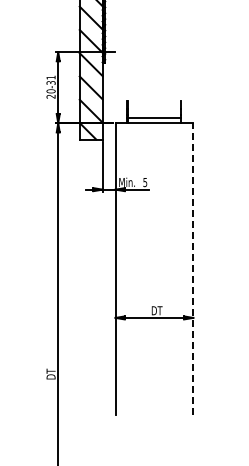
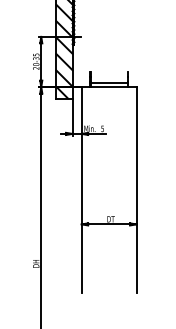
text: (50, 77) -> (35, 54), 20-31 -> 20-35
line: (193, 269) -> (136, 190), dashed -> solid
text: (50, 370) -> (35, 261), DT -> DH

